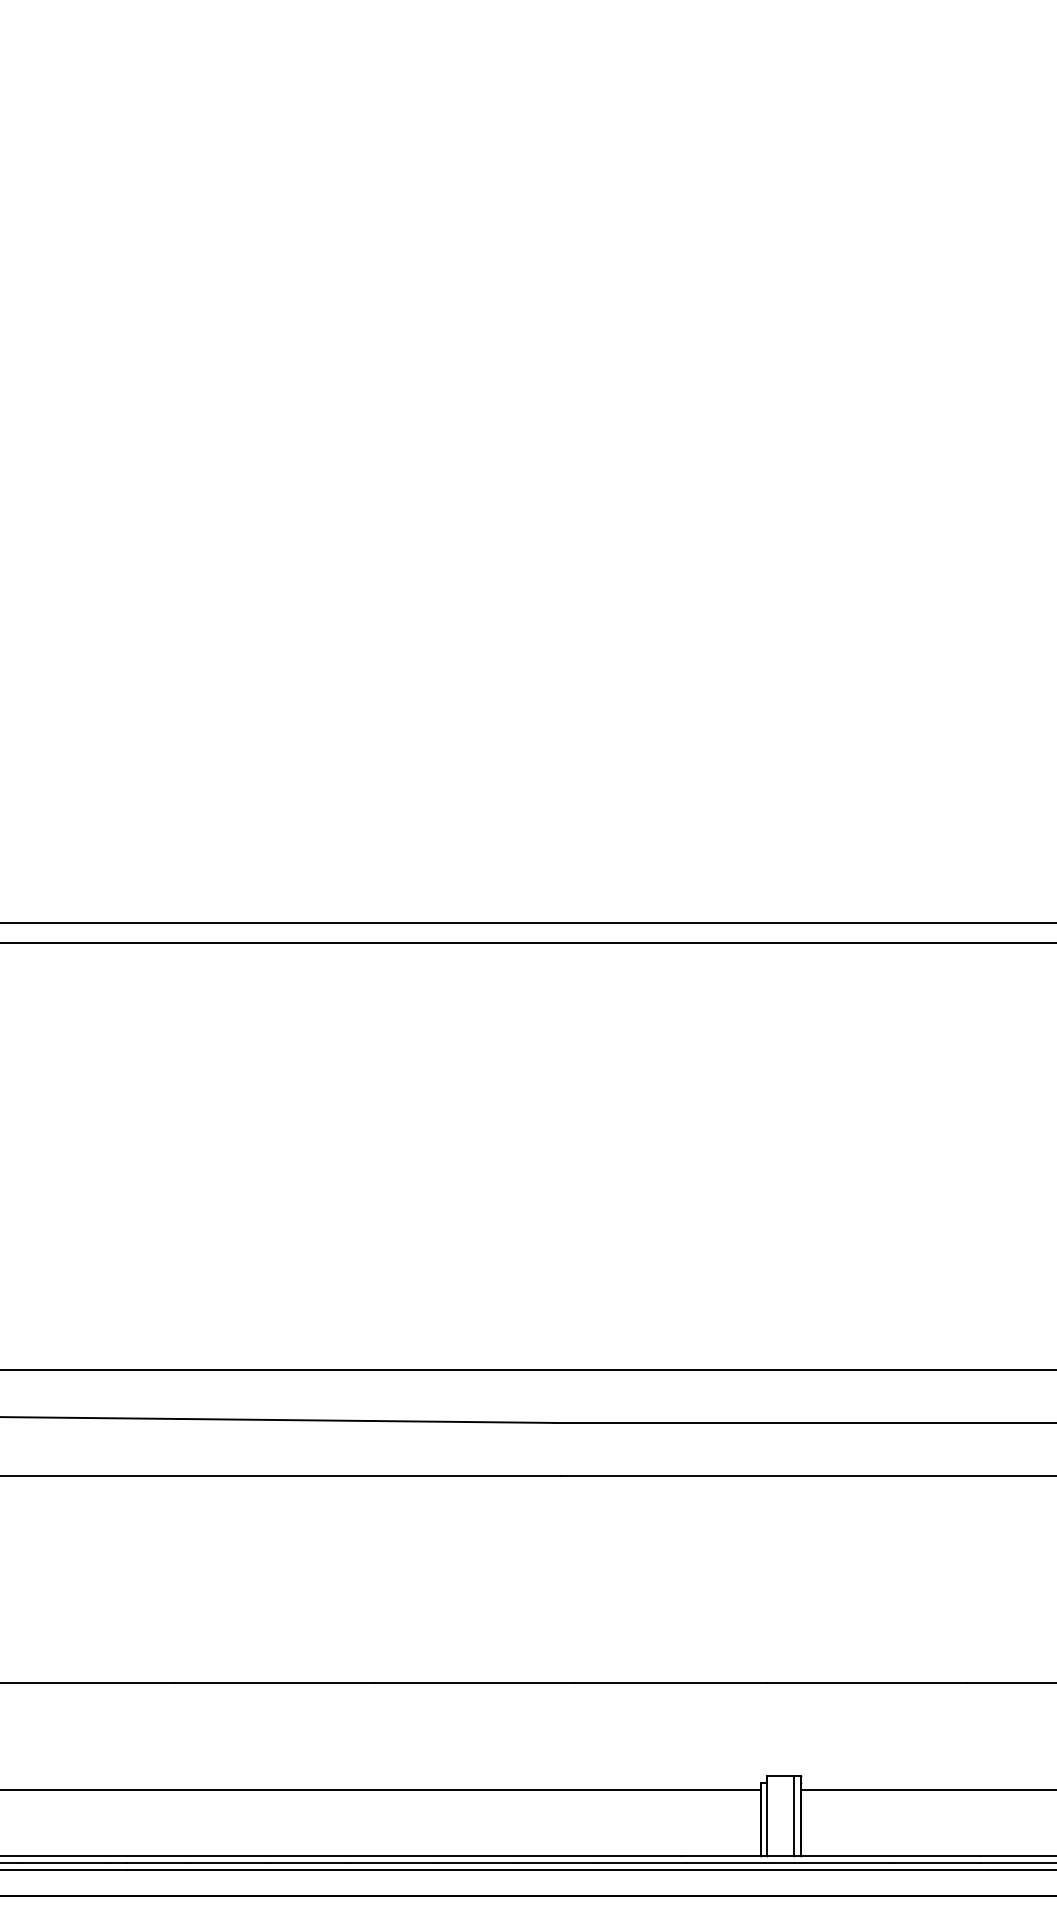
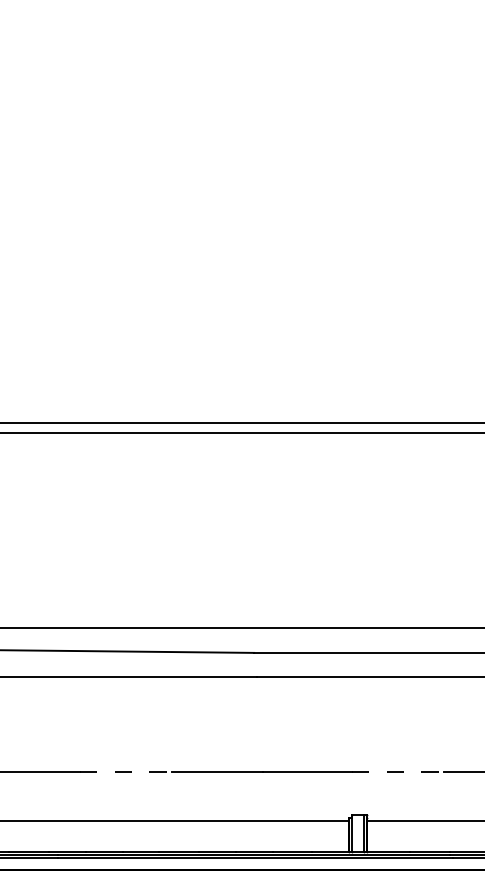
line: (273, 1683) -> (125, 772), solid -> dashed
line: (866, 1683) -> (397, 772), solid -> dashed

